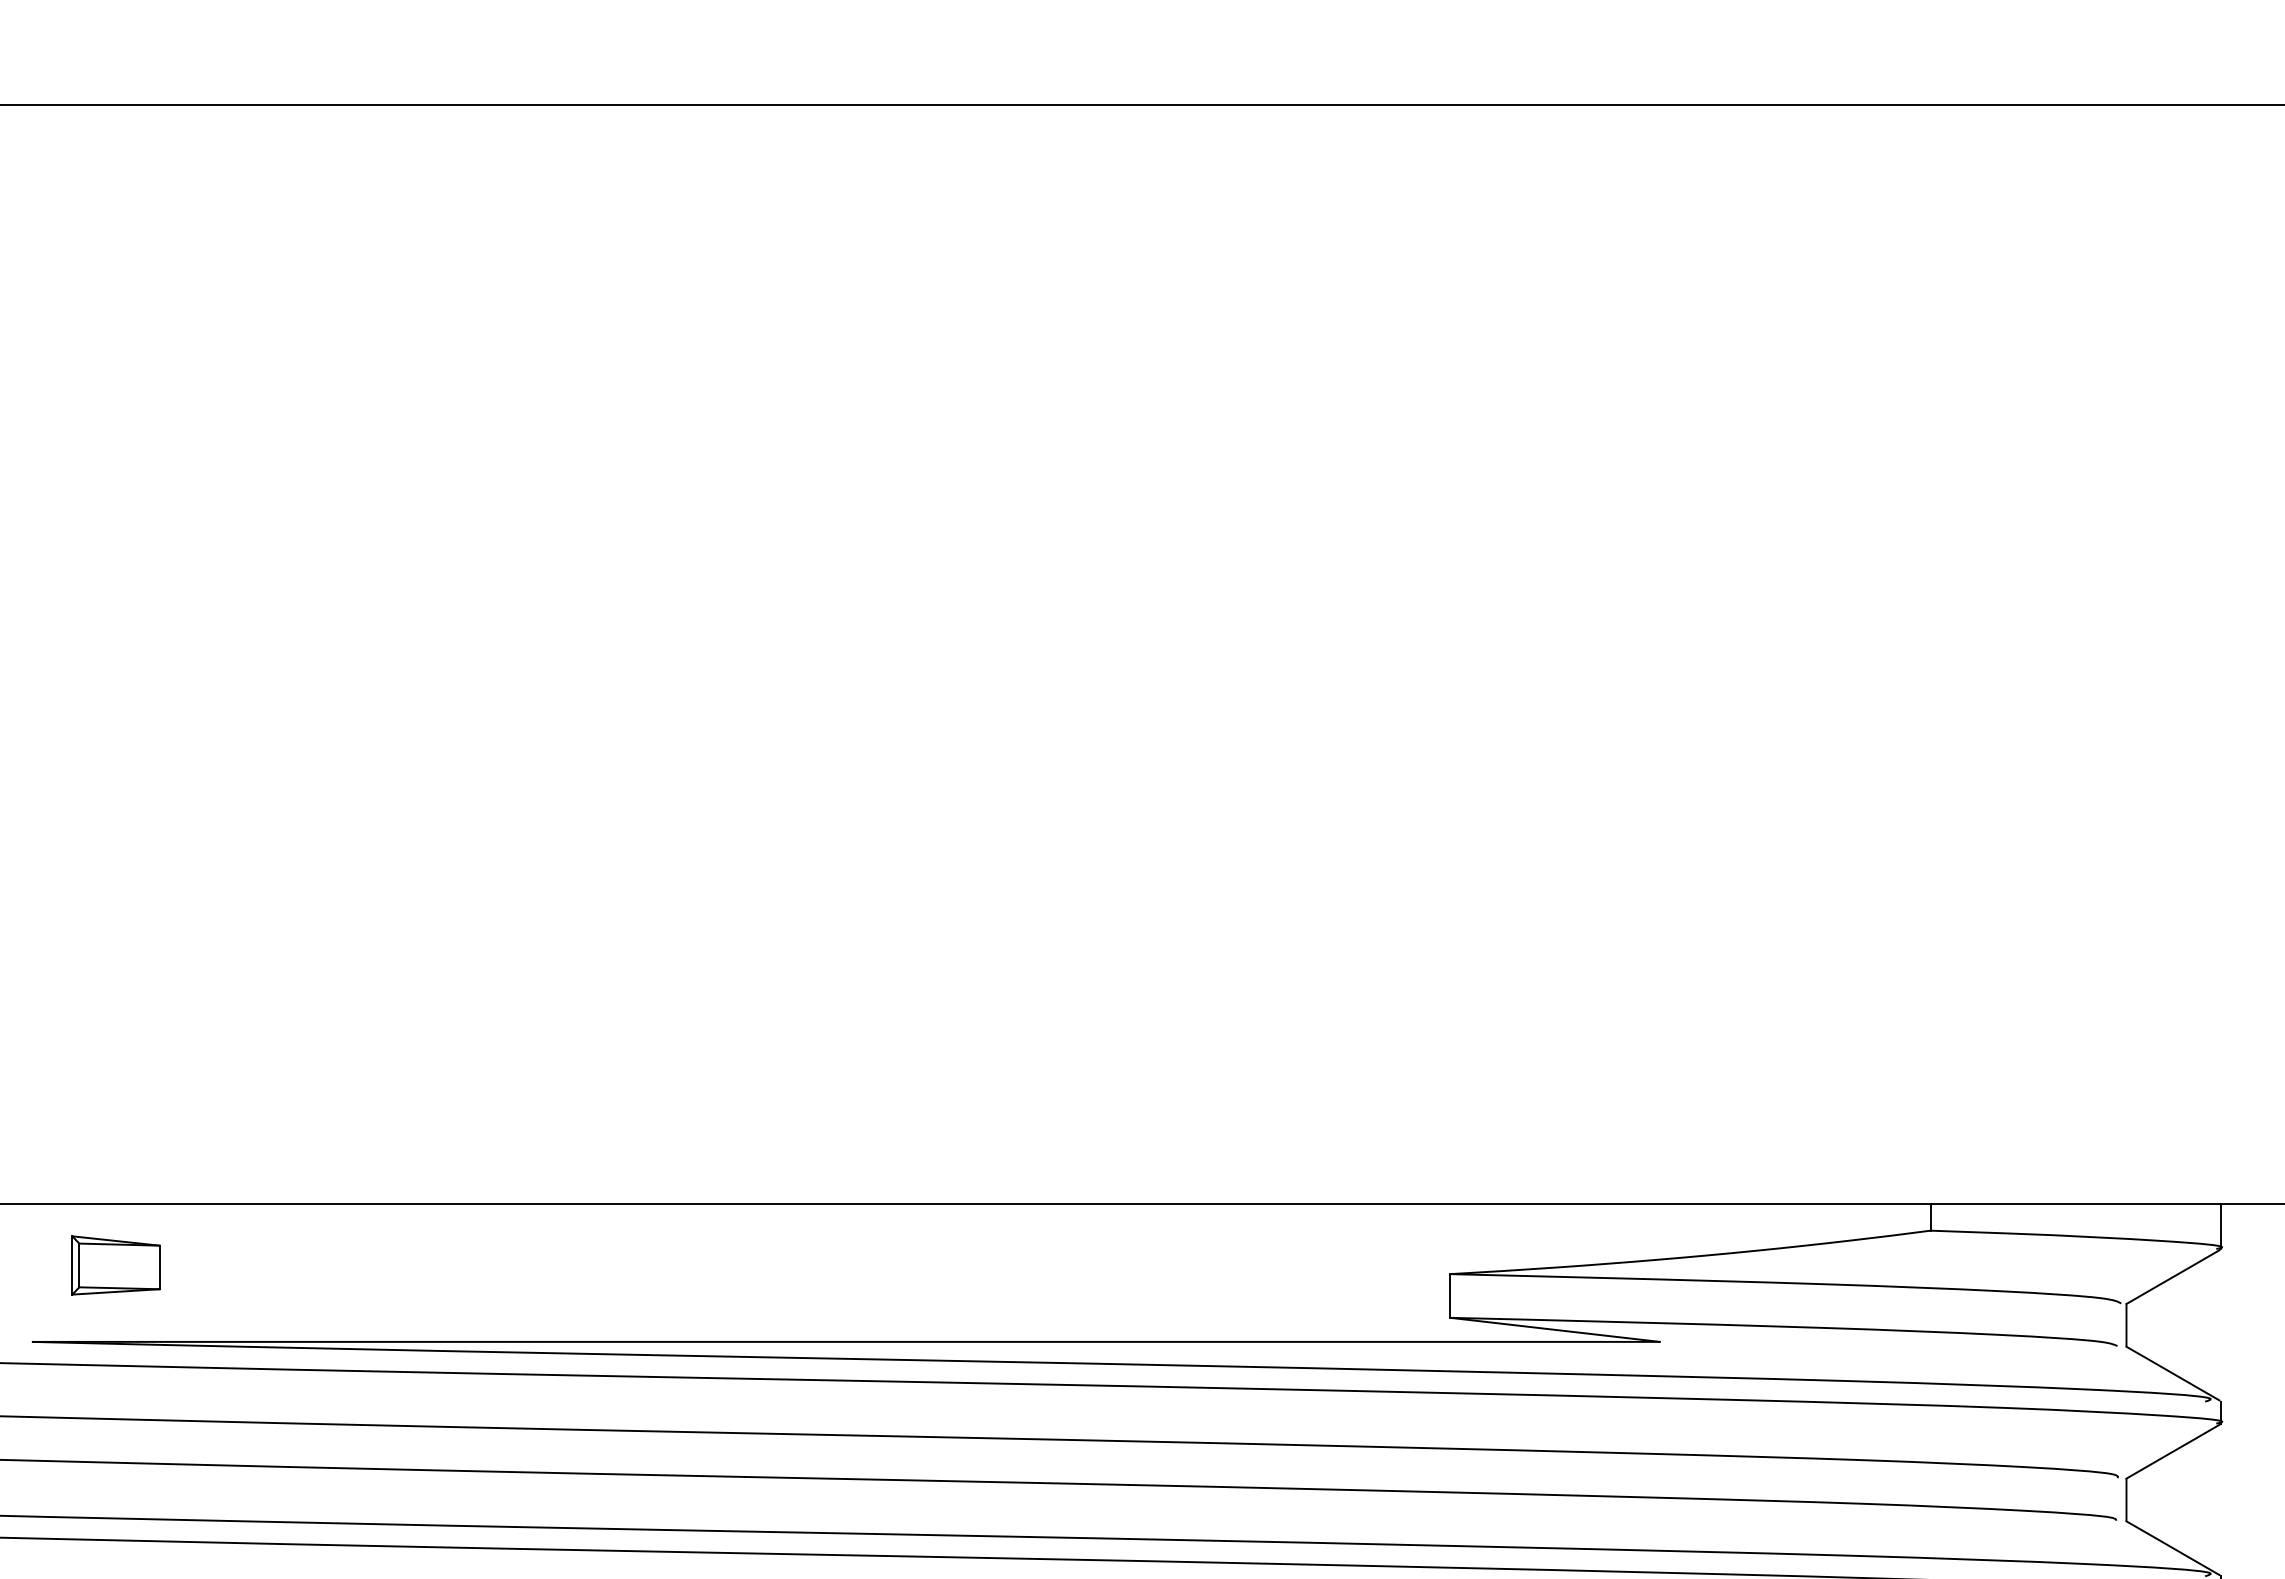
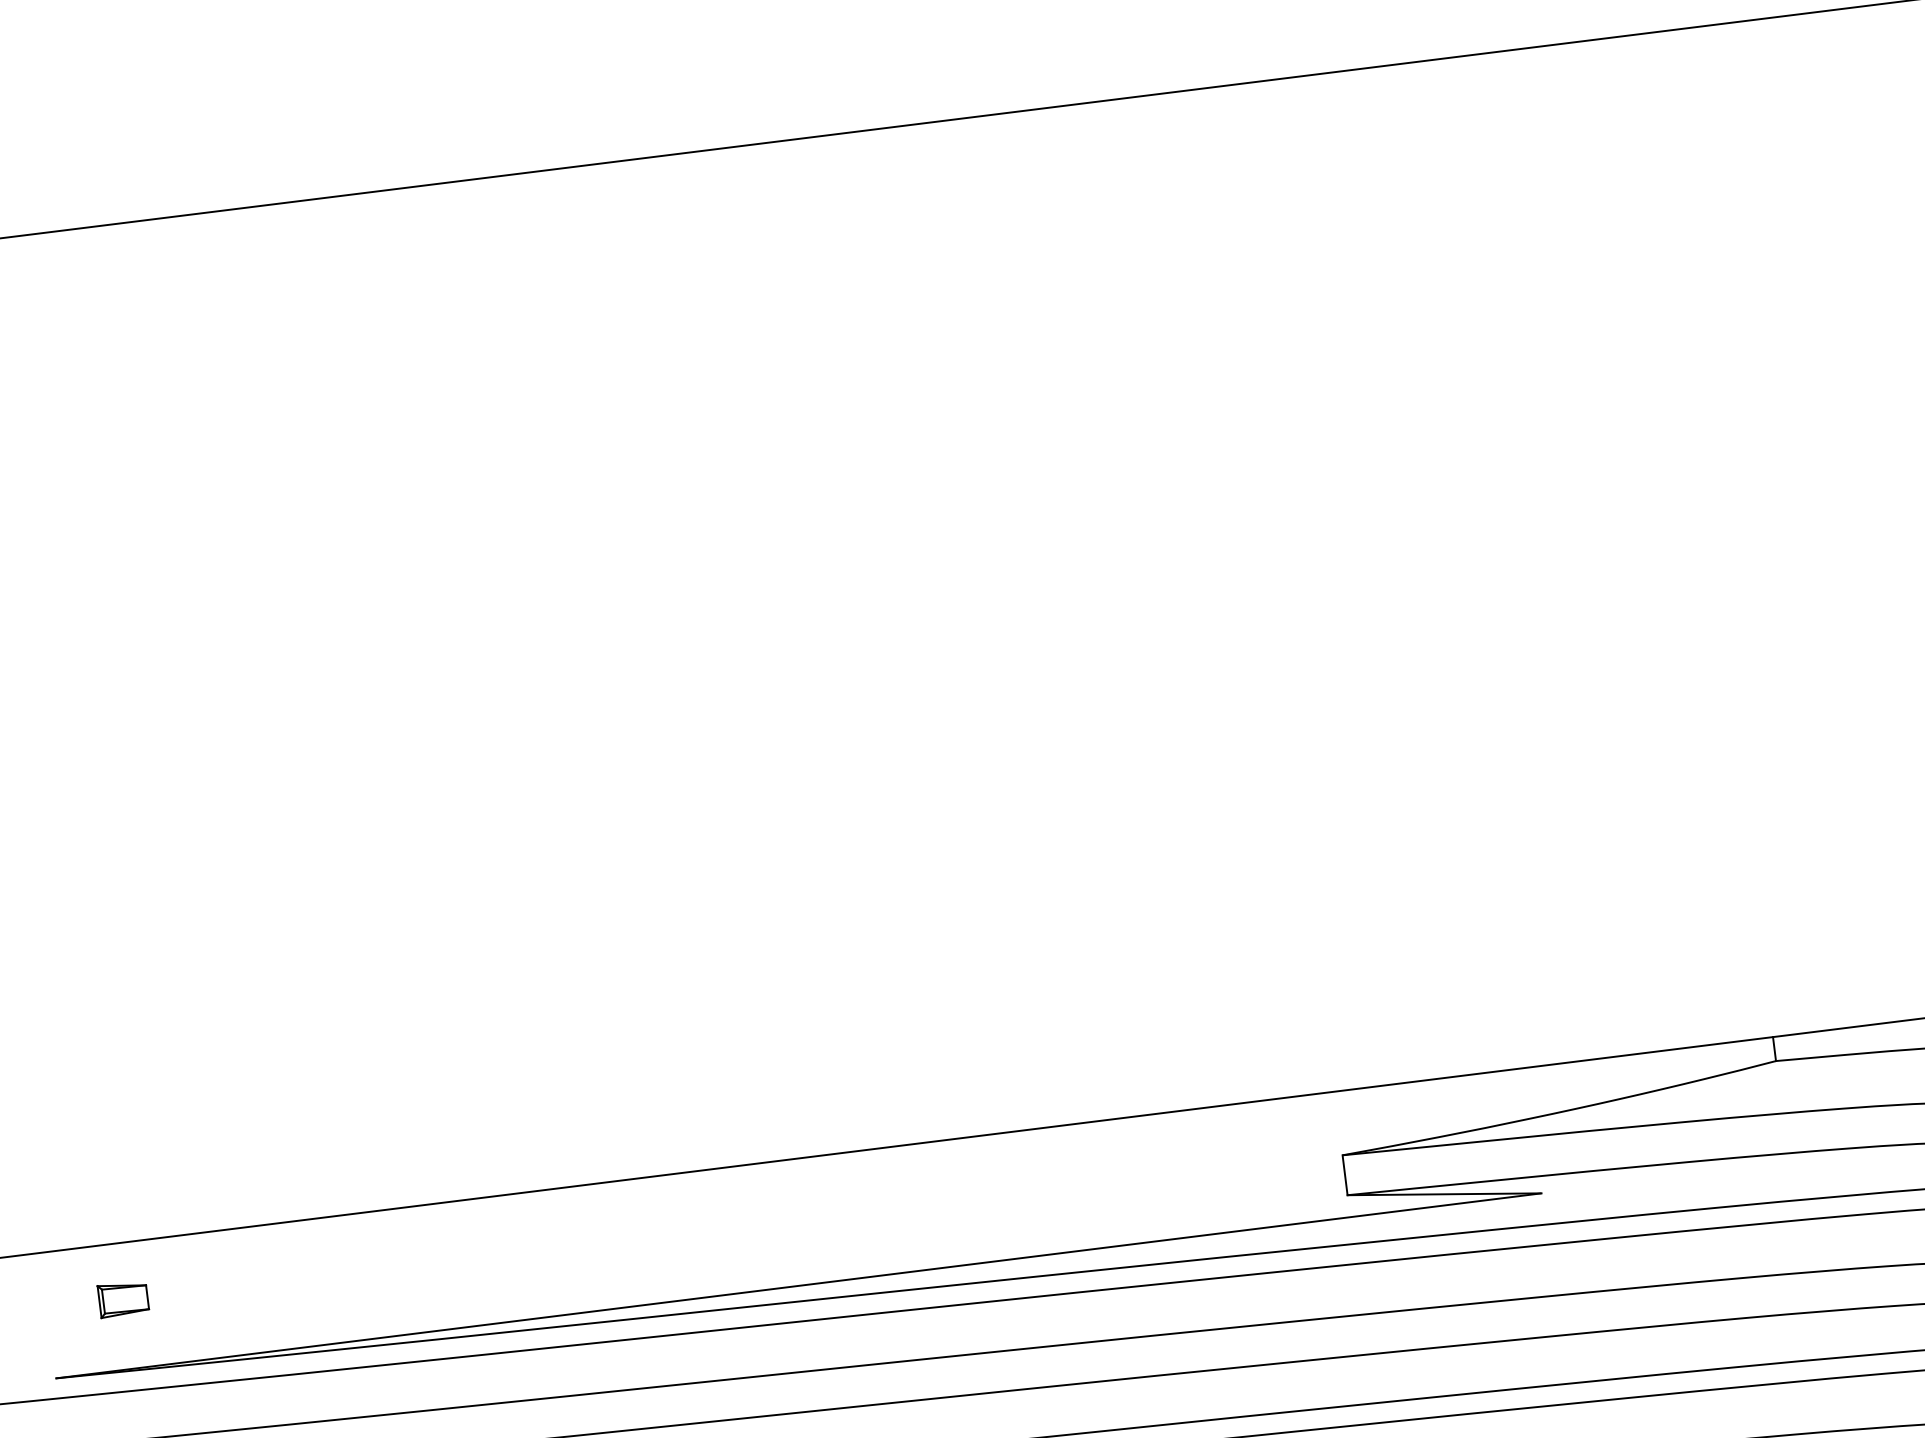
part: (115, 1265) -> (123, 1299), size x0.6

